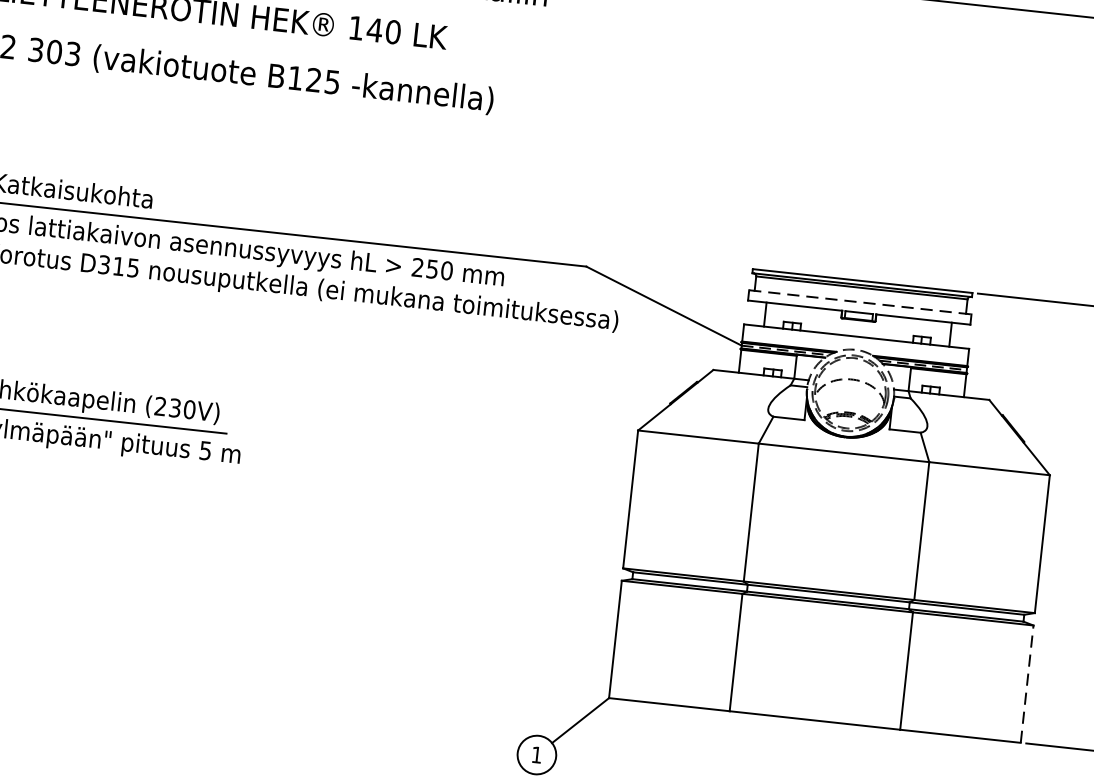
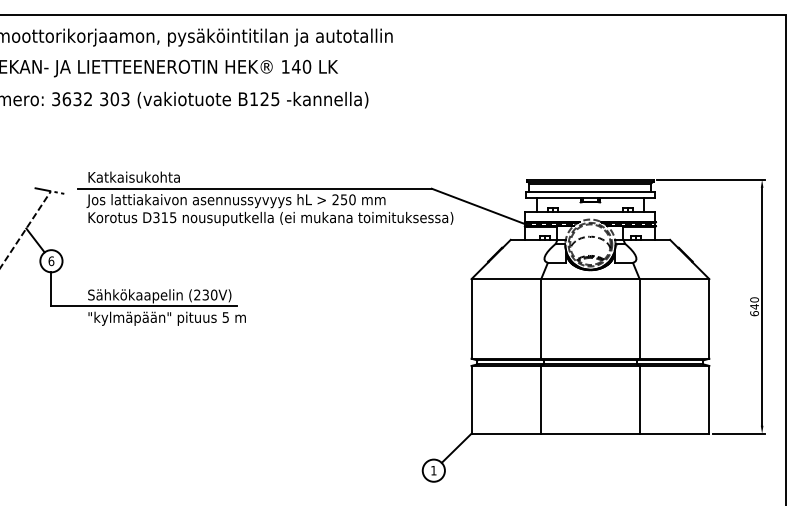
line: (860, 302) -> (590, 192), dashed -> solid
line: (1027, 683) -> (709, 399), dashed -> solid

